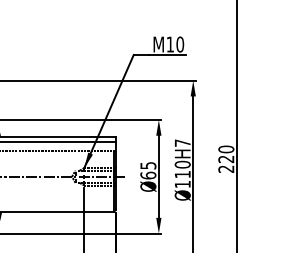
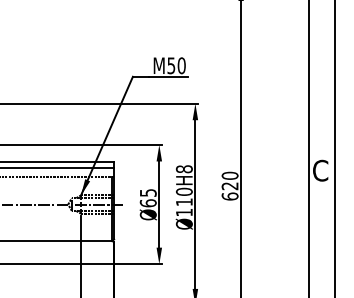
text: (170, 44) -> (171, 65), M10 -> M50
text: (181, 143) -> (183, 169), Ø110H7 -> Ø110H8
text: (225, 169) -> (229, 196), 220 -> 620

